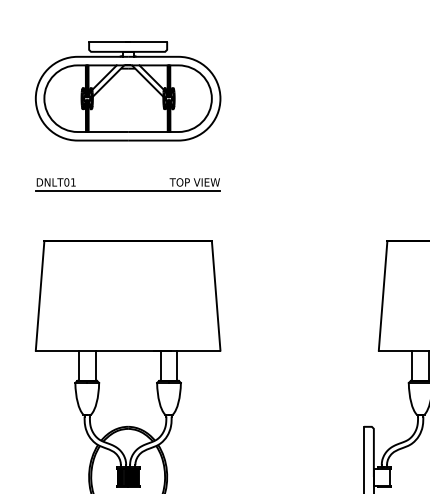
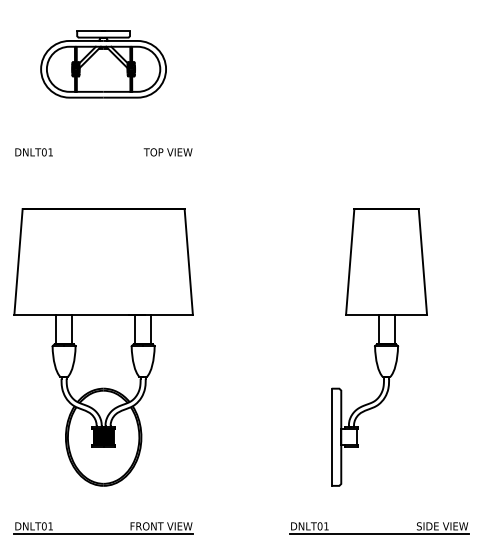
part: (127, 91) -> (103, 64), size x0.7
line: (127, 190) -> (103, 160), removed

